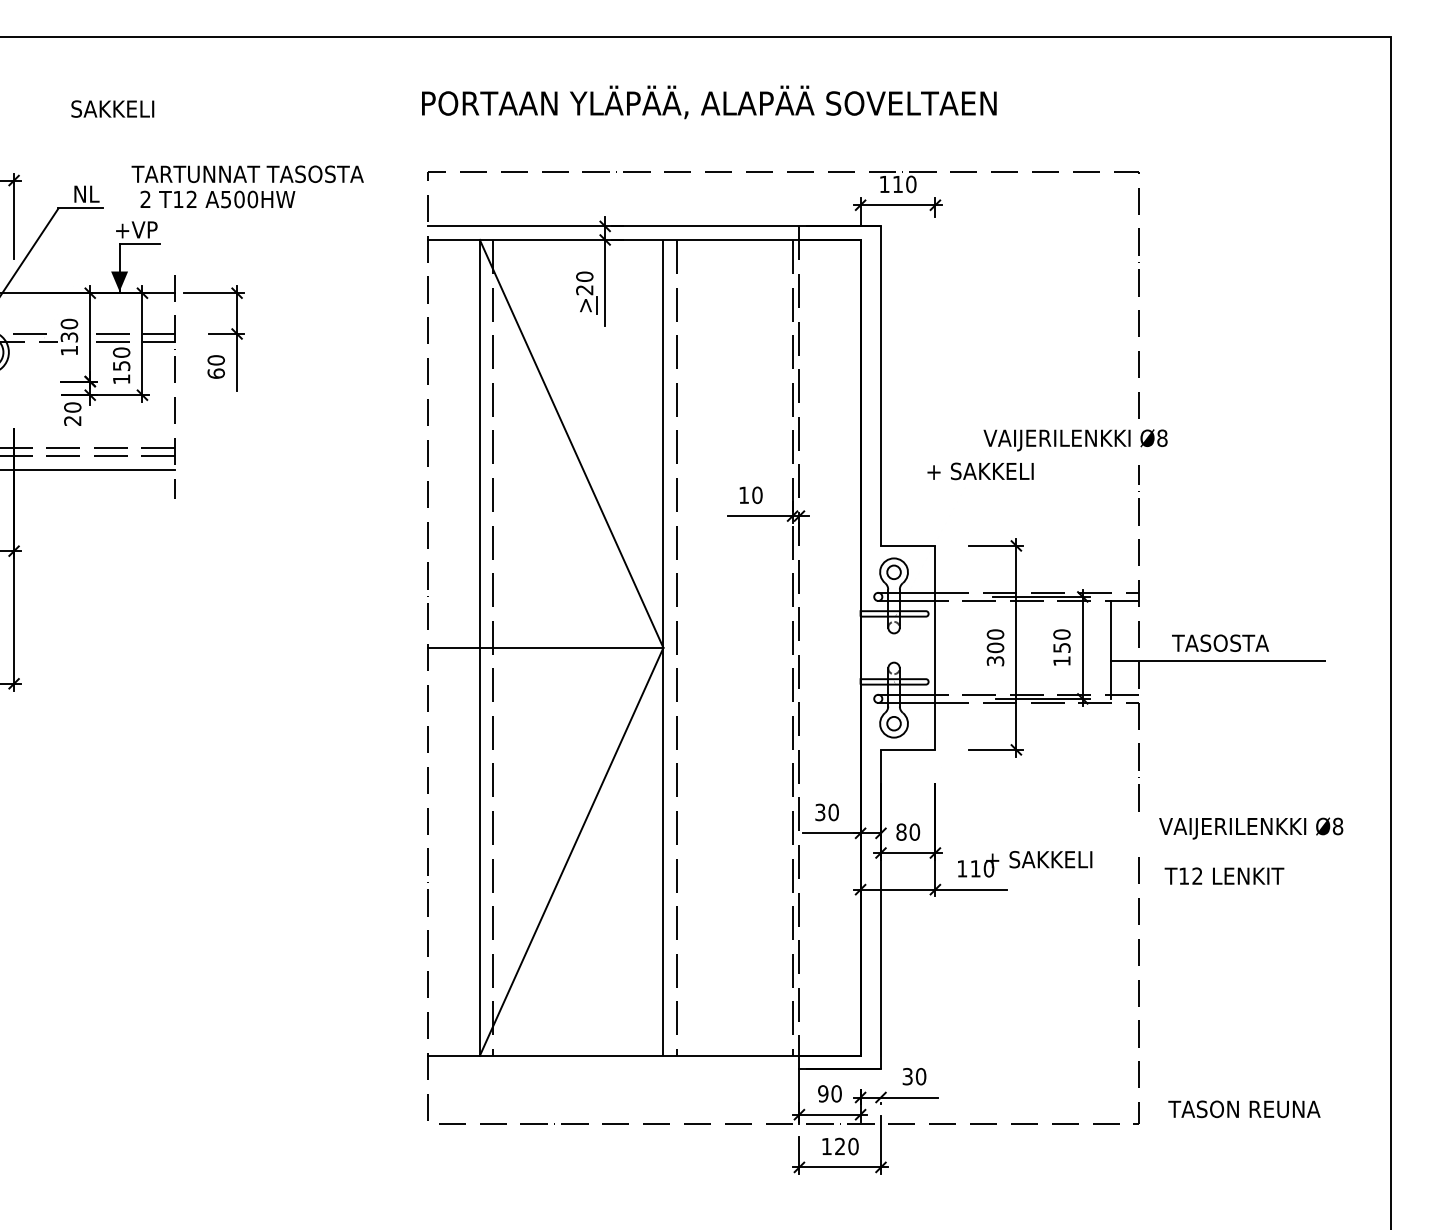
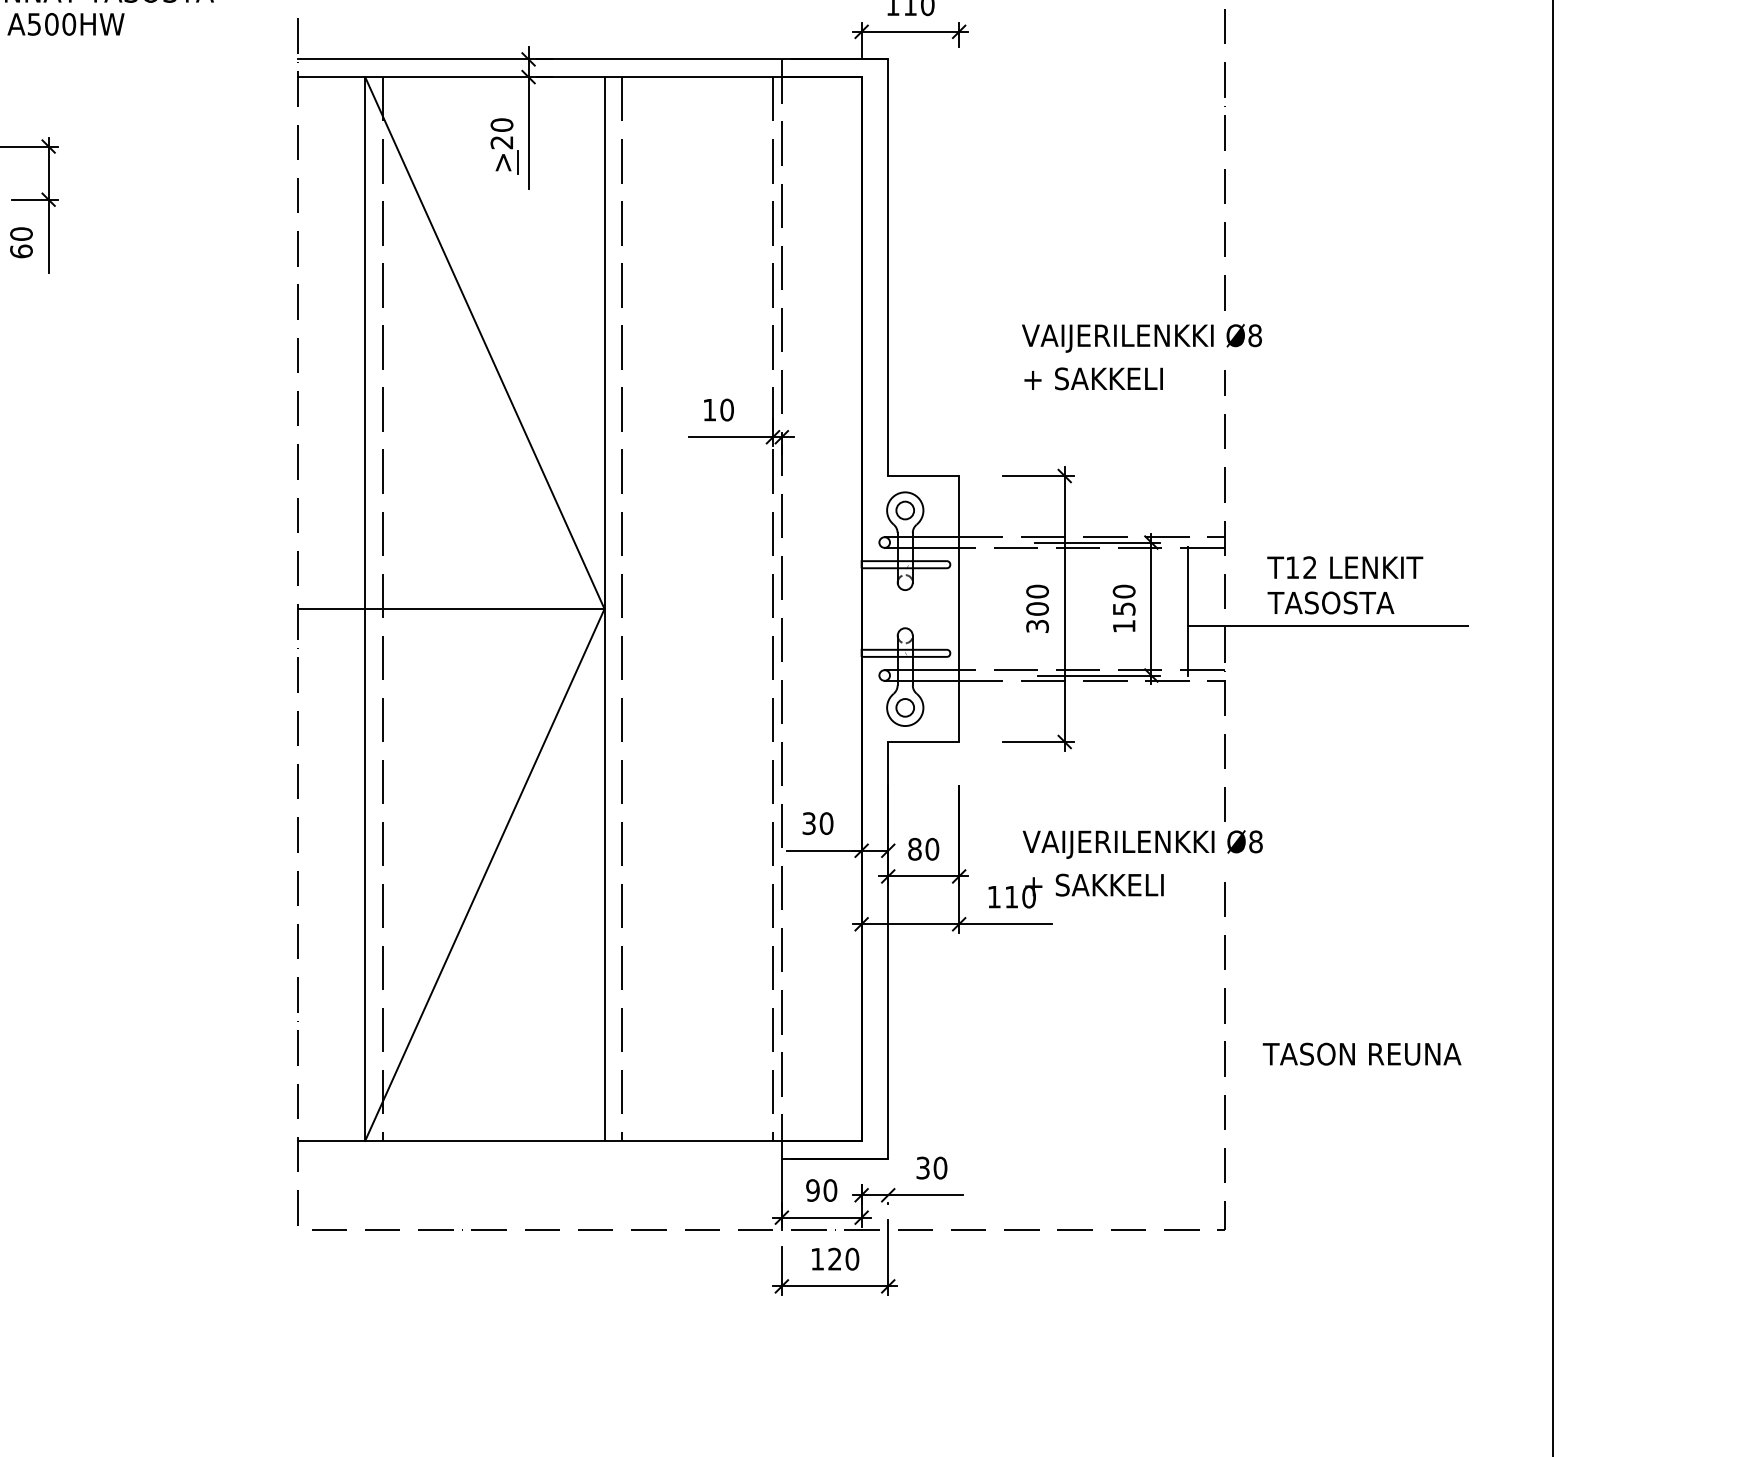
text: (980, 471) -> (1093, 379), moved
text: (1251, 828) -> (1143, 844), moved
text: (1224, 875) -> (1345, 566), moved
text: (1244, 1109) -> (1362, 1054), moved

